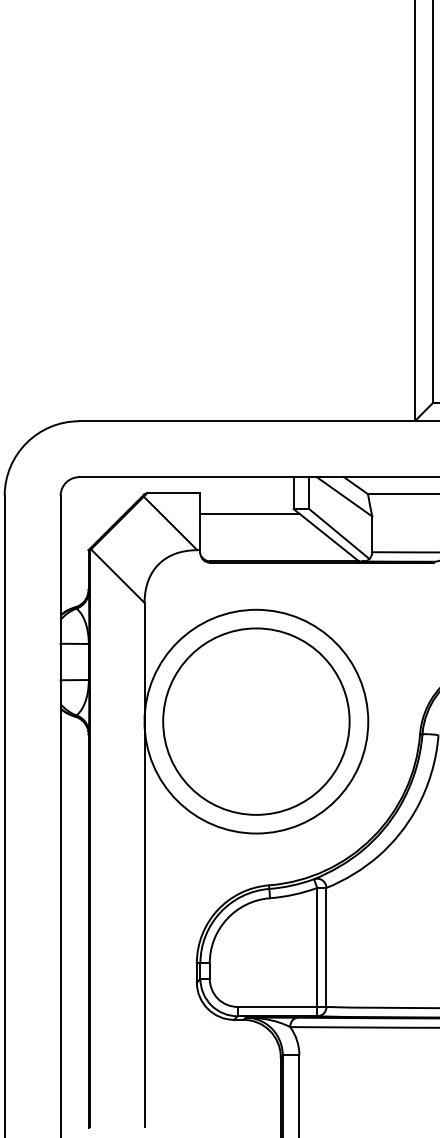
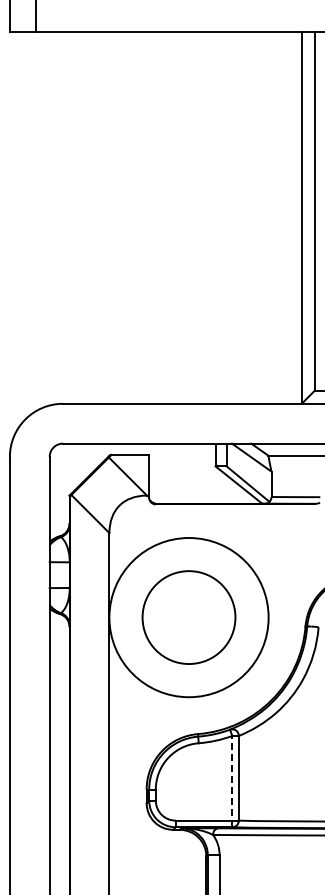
line: (250, 514) -> (184, 470), removed
circle: (255, 721) -> (188, 617), size x0.7
line: (317, 951) -> (232, 781), solid -> dashed

